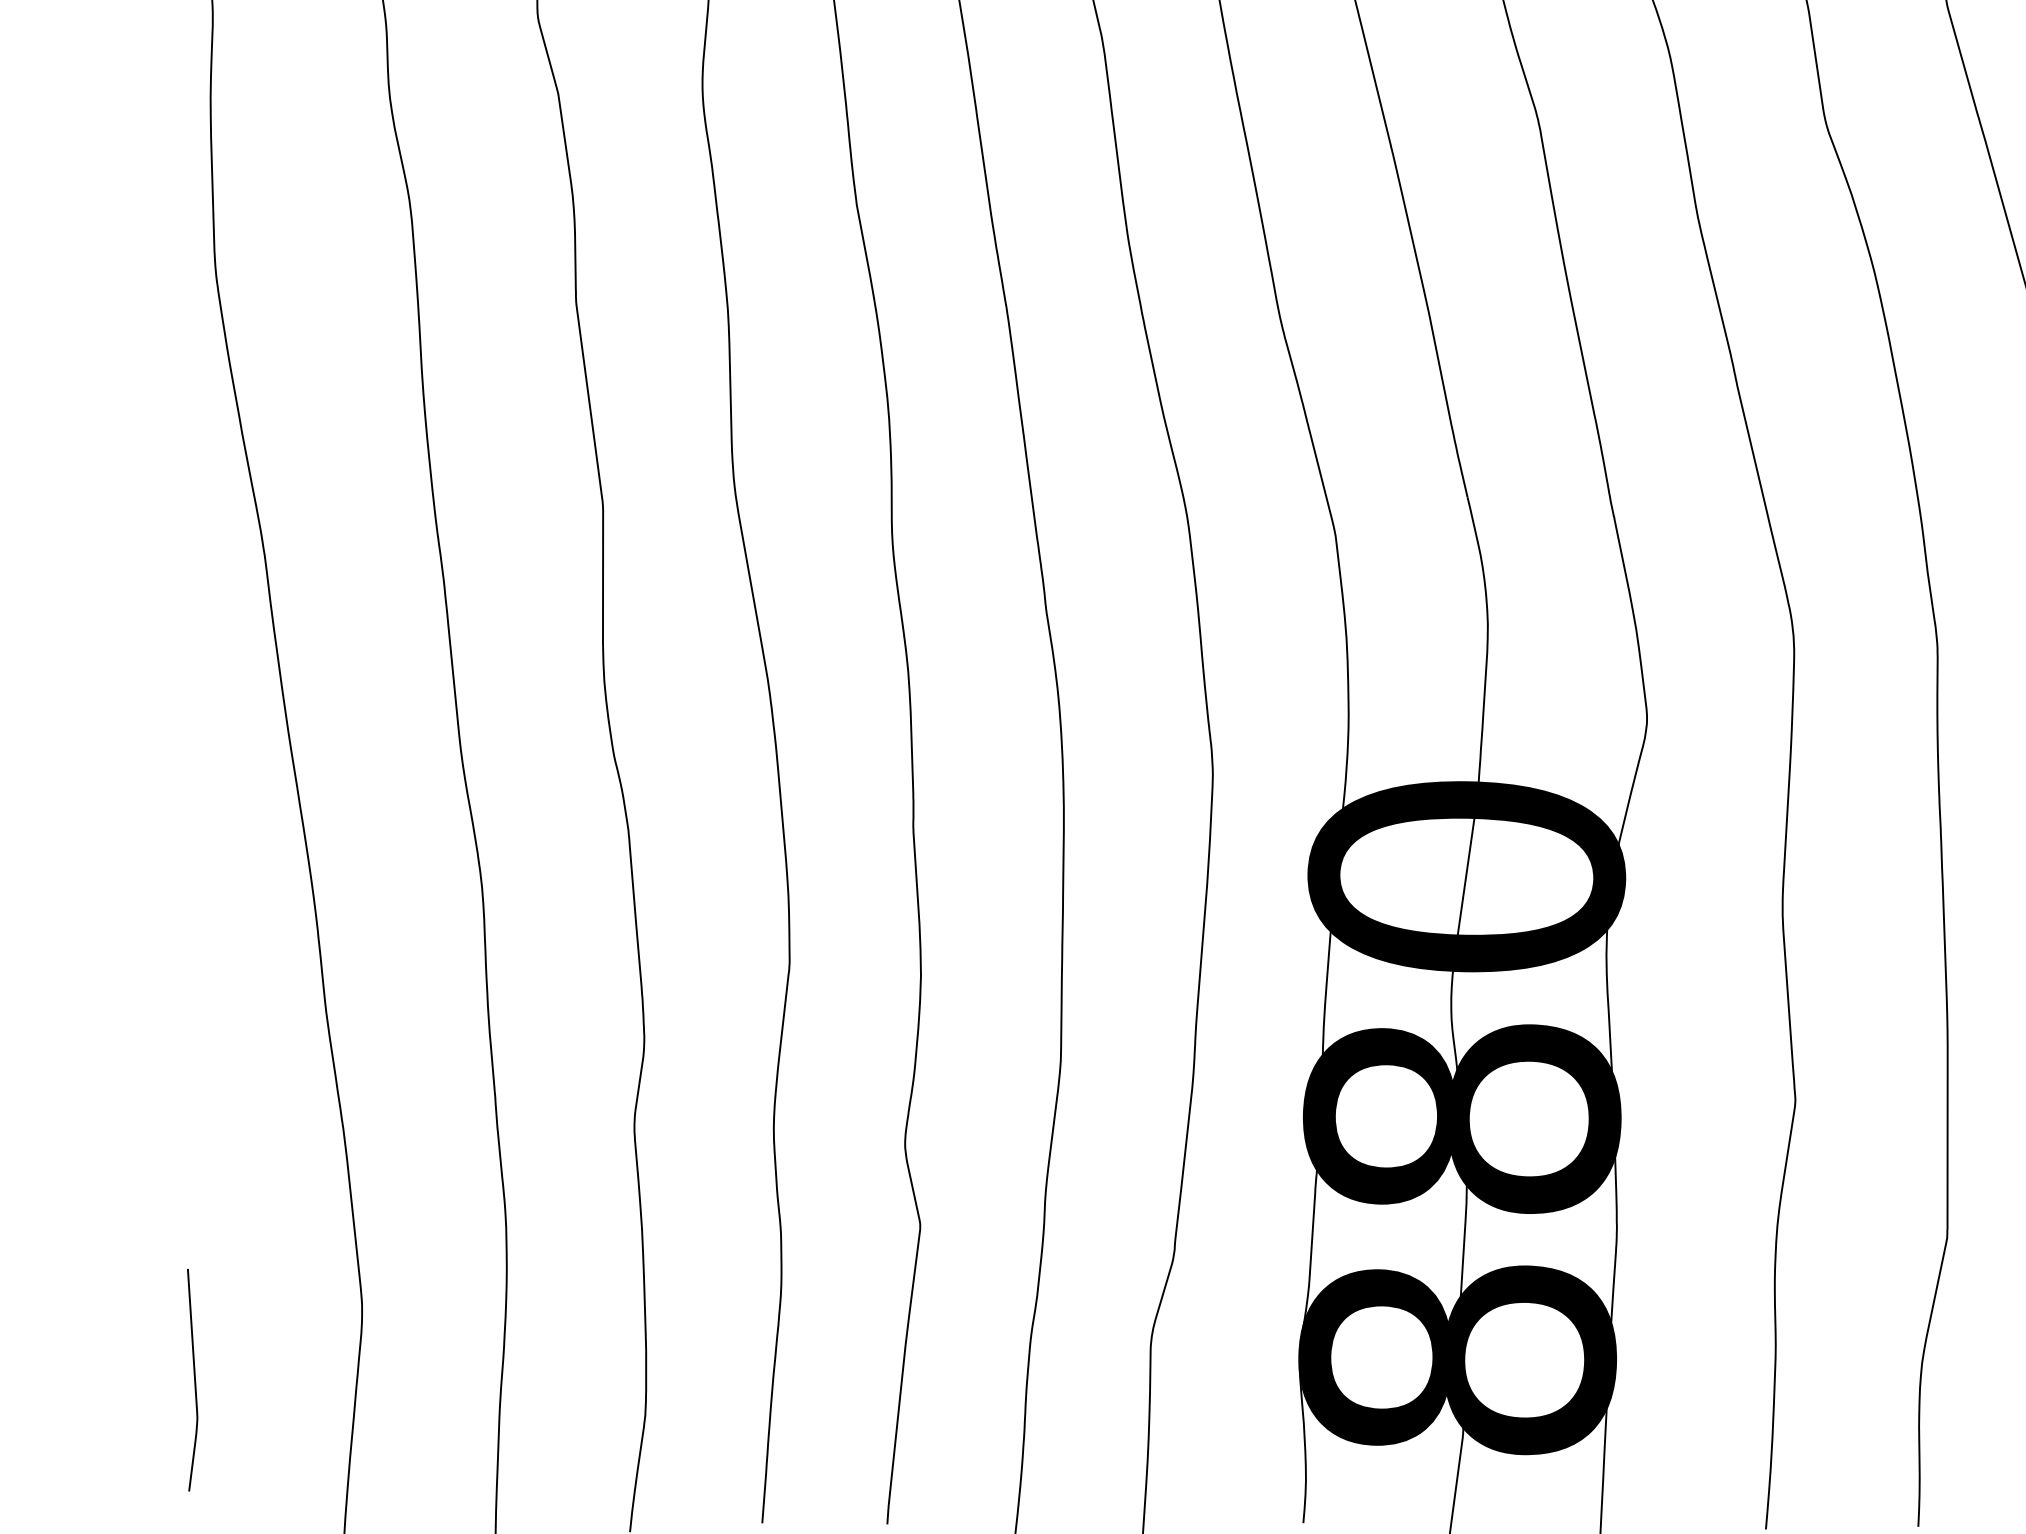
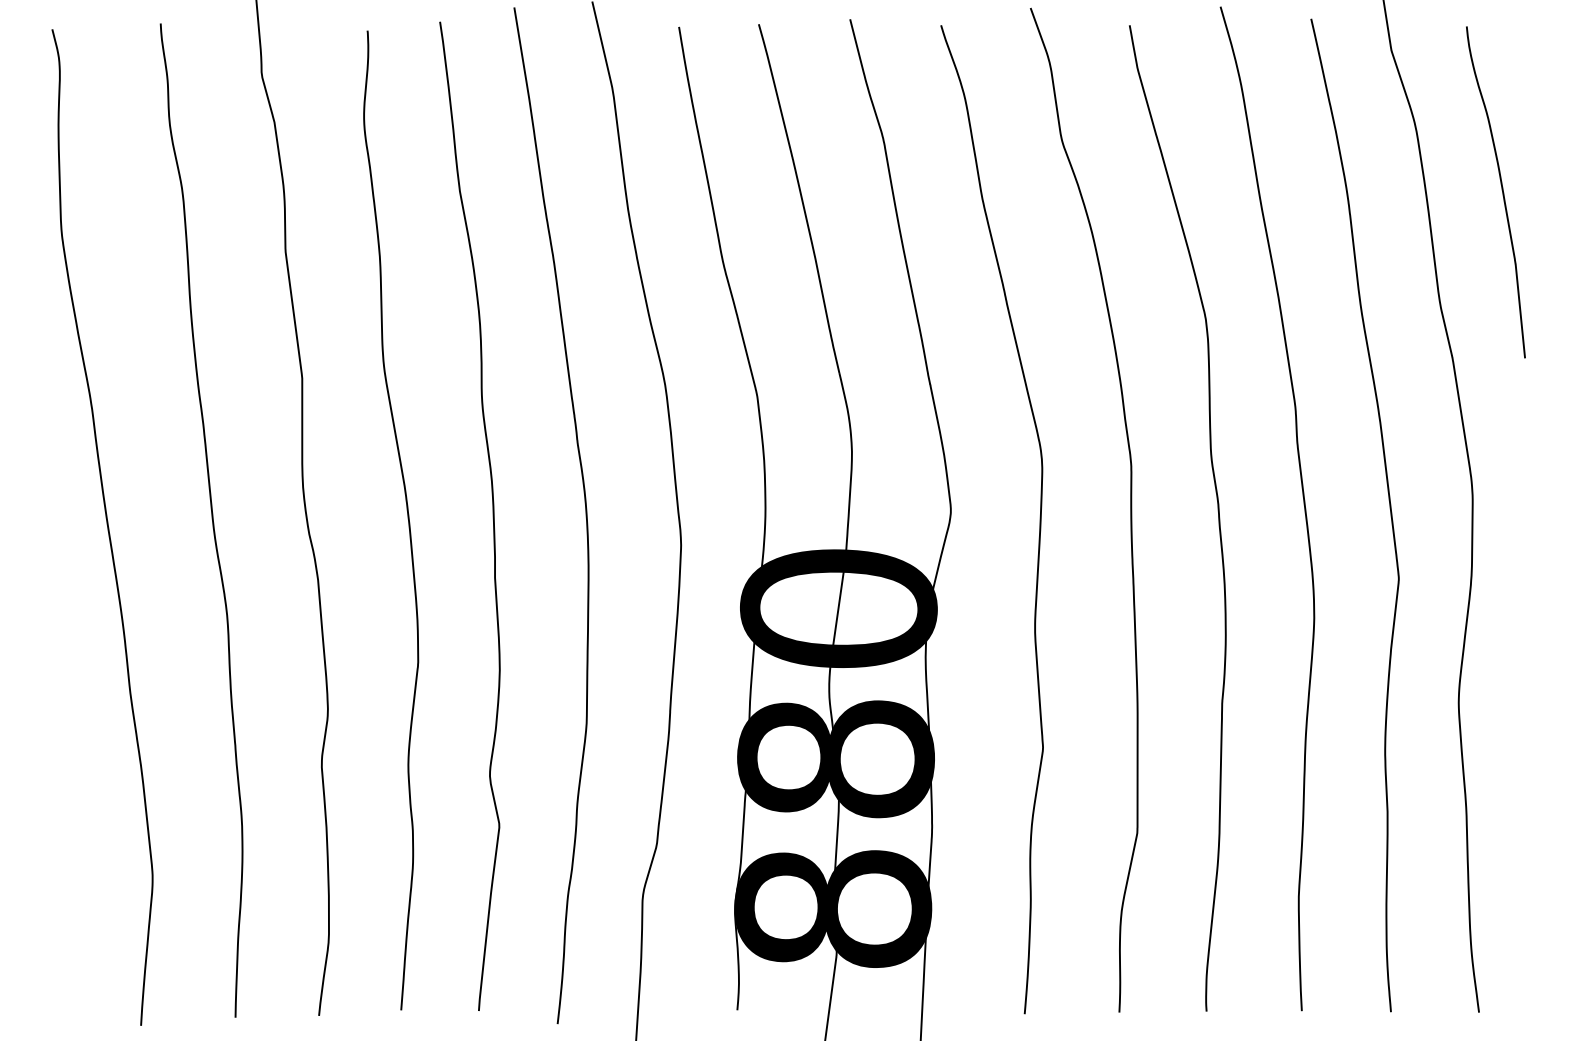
curve: (192, 1378) -> (47, 920), removed

